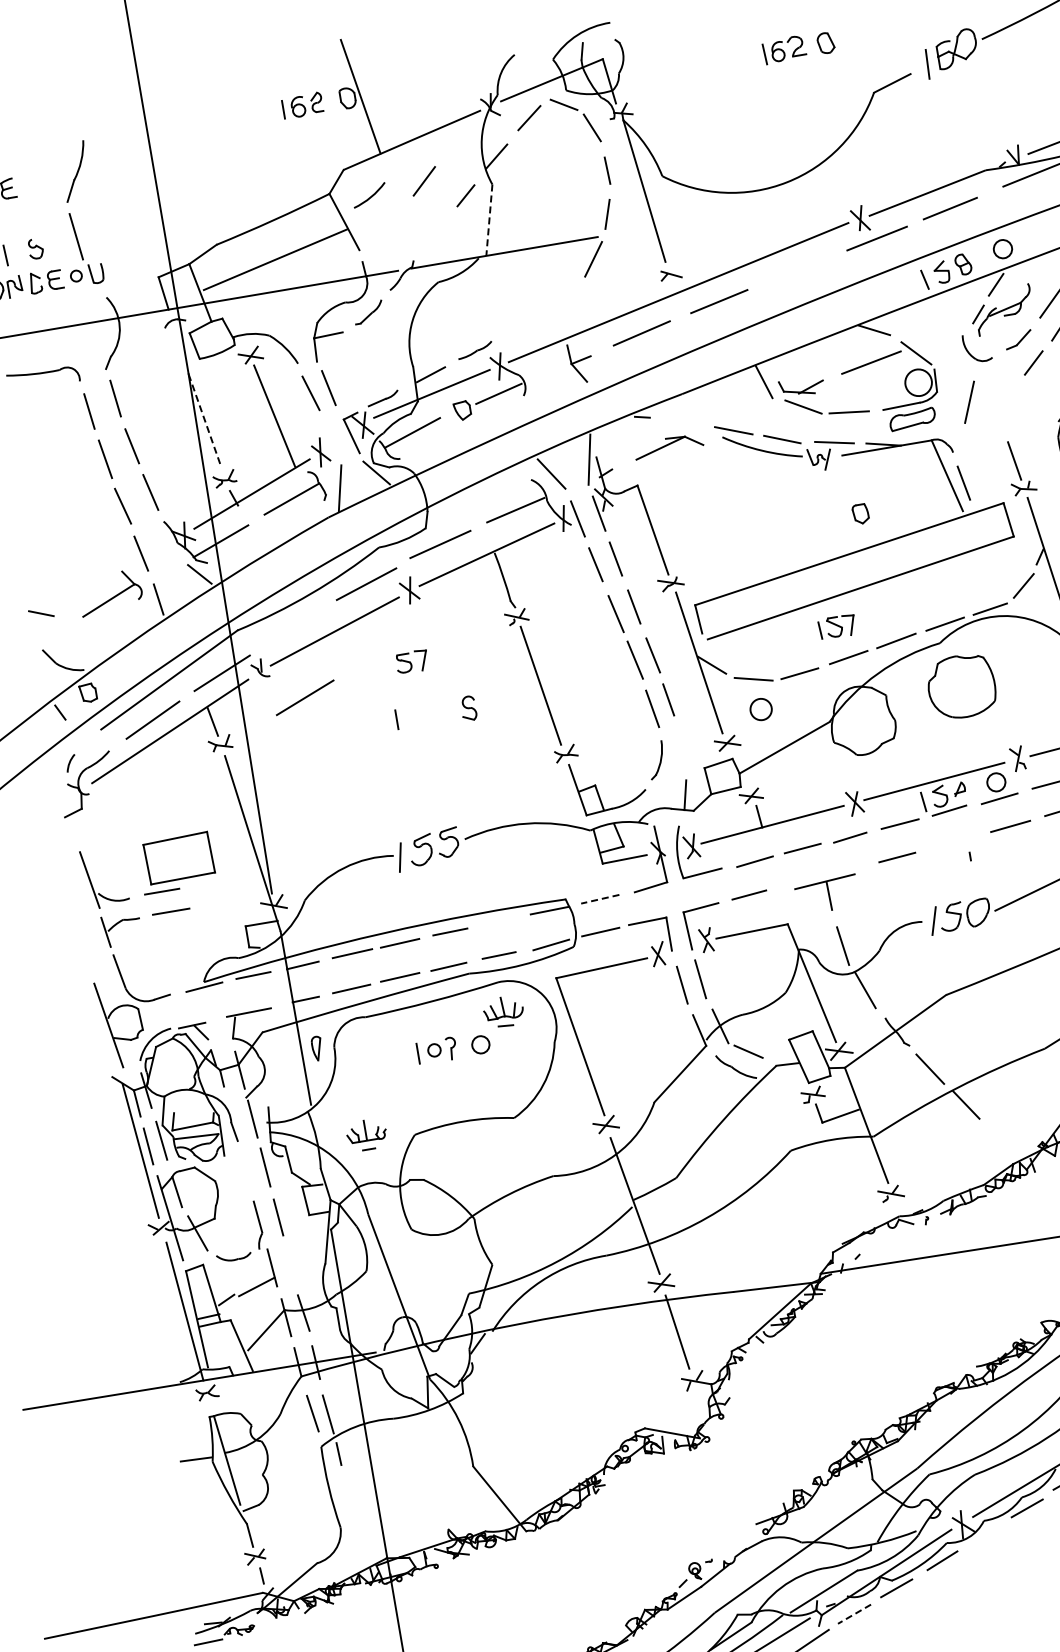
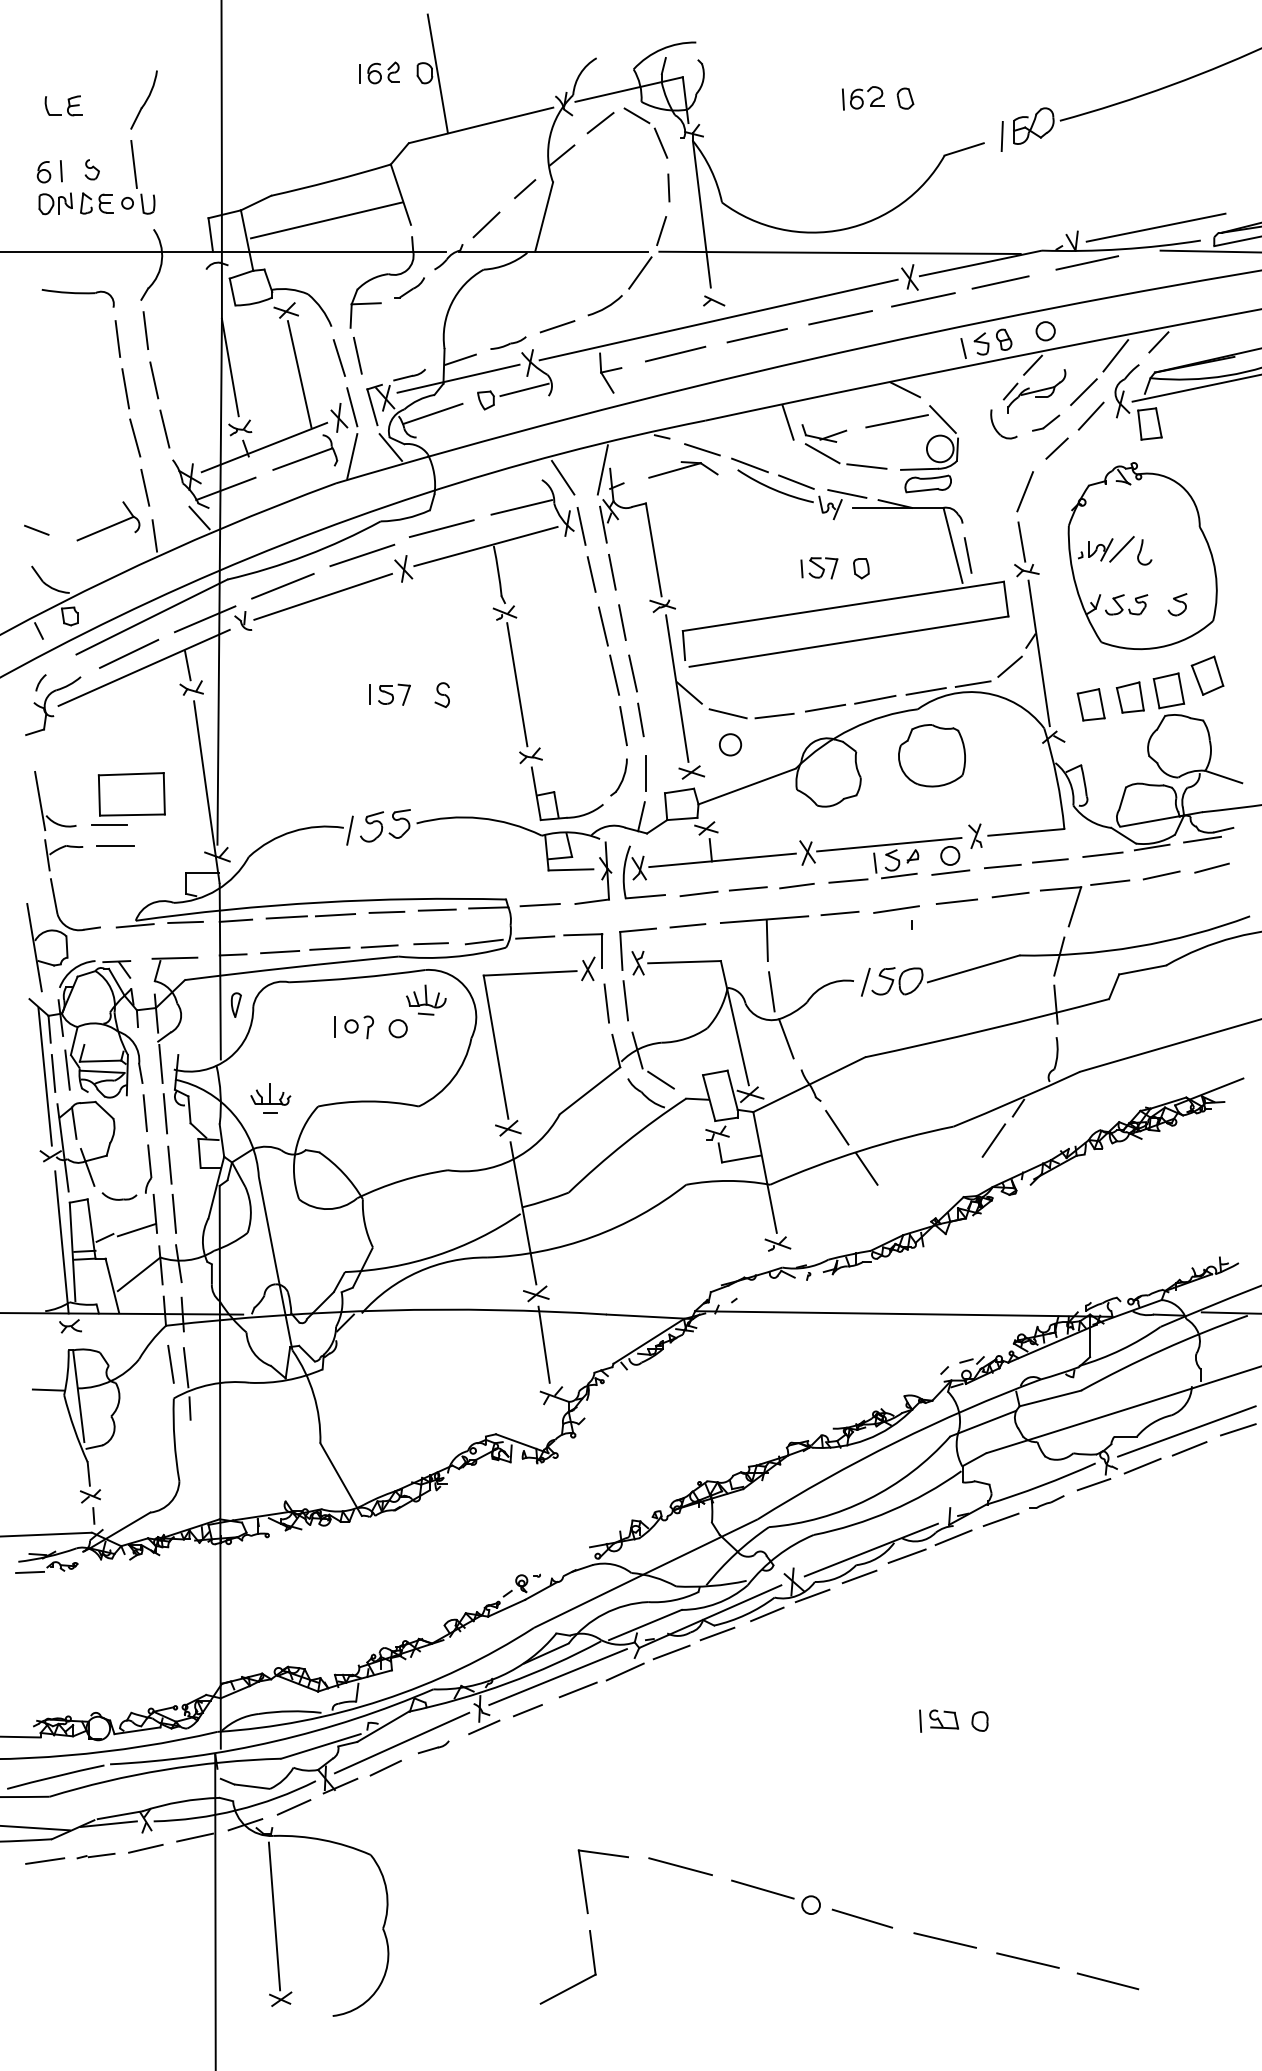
line: (424, 180) -> (486, 224), moved
arc: (370, 196) -> (605, 306), moved
line: (786, 205) -> (839, 252), added
line: (489, 220) -> (544, 217), dashed -> solid
line: (798, 269) -> (840, 317), added
line: (520, 325) -> (557, 326), added
line: (968, 402) -> (1024, 491), moved
line: (205, 421) -> (230, 368), dashed -> solid
line: (684, 422) -> (702, 449), added
line: (332, 439) -> (352, 407), added
part: (837, 627) -> (819, 568), moved
part: (412, 661) -> (394, 694), moved
line: (304, 698) -> (282, 586), moved
line: (682, 751) -> (645, 773), added
line: (952, 844) -> (896, 909), added
part: (826, 894) -> (764, 938), size x1.43
line: (600, 899) -> (540, 905), dashed -> solid
line: (498, 920) -> (436, 909), added
line: (244, 1170) -> (144, 1113), added
line: (291, 1264) -> (174, 1213), added
line: (983, 1534) -> (812, 1595), added
line: (854, 1614) -> (671, 1652), dashed -> solid

